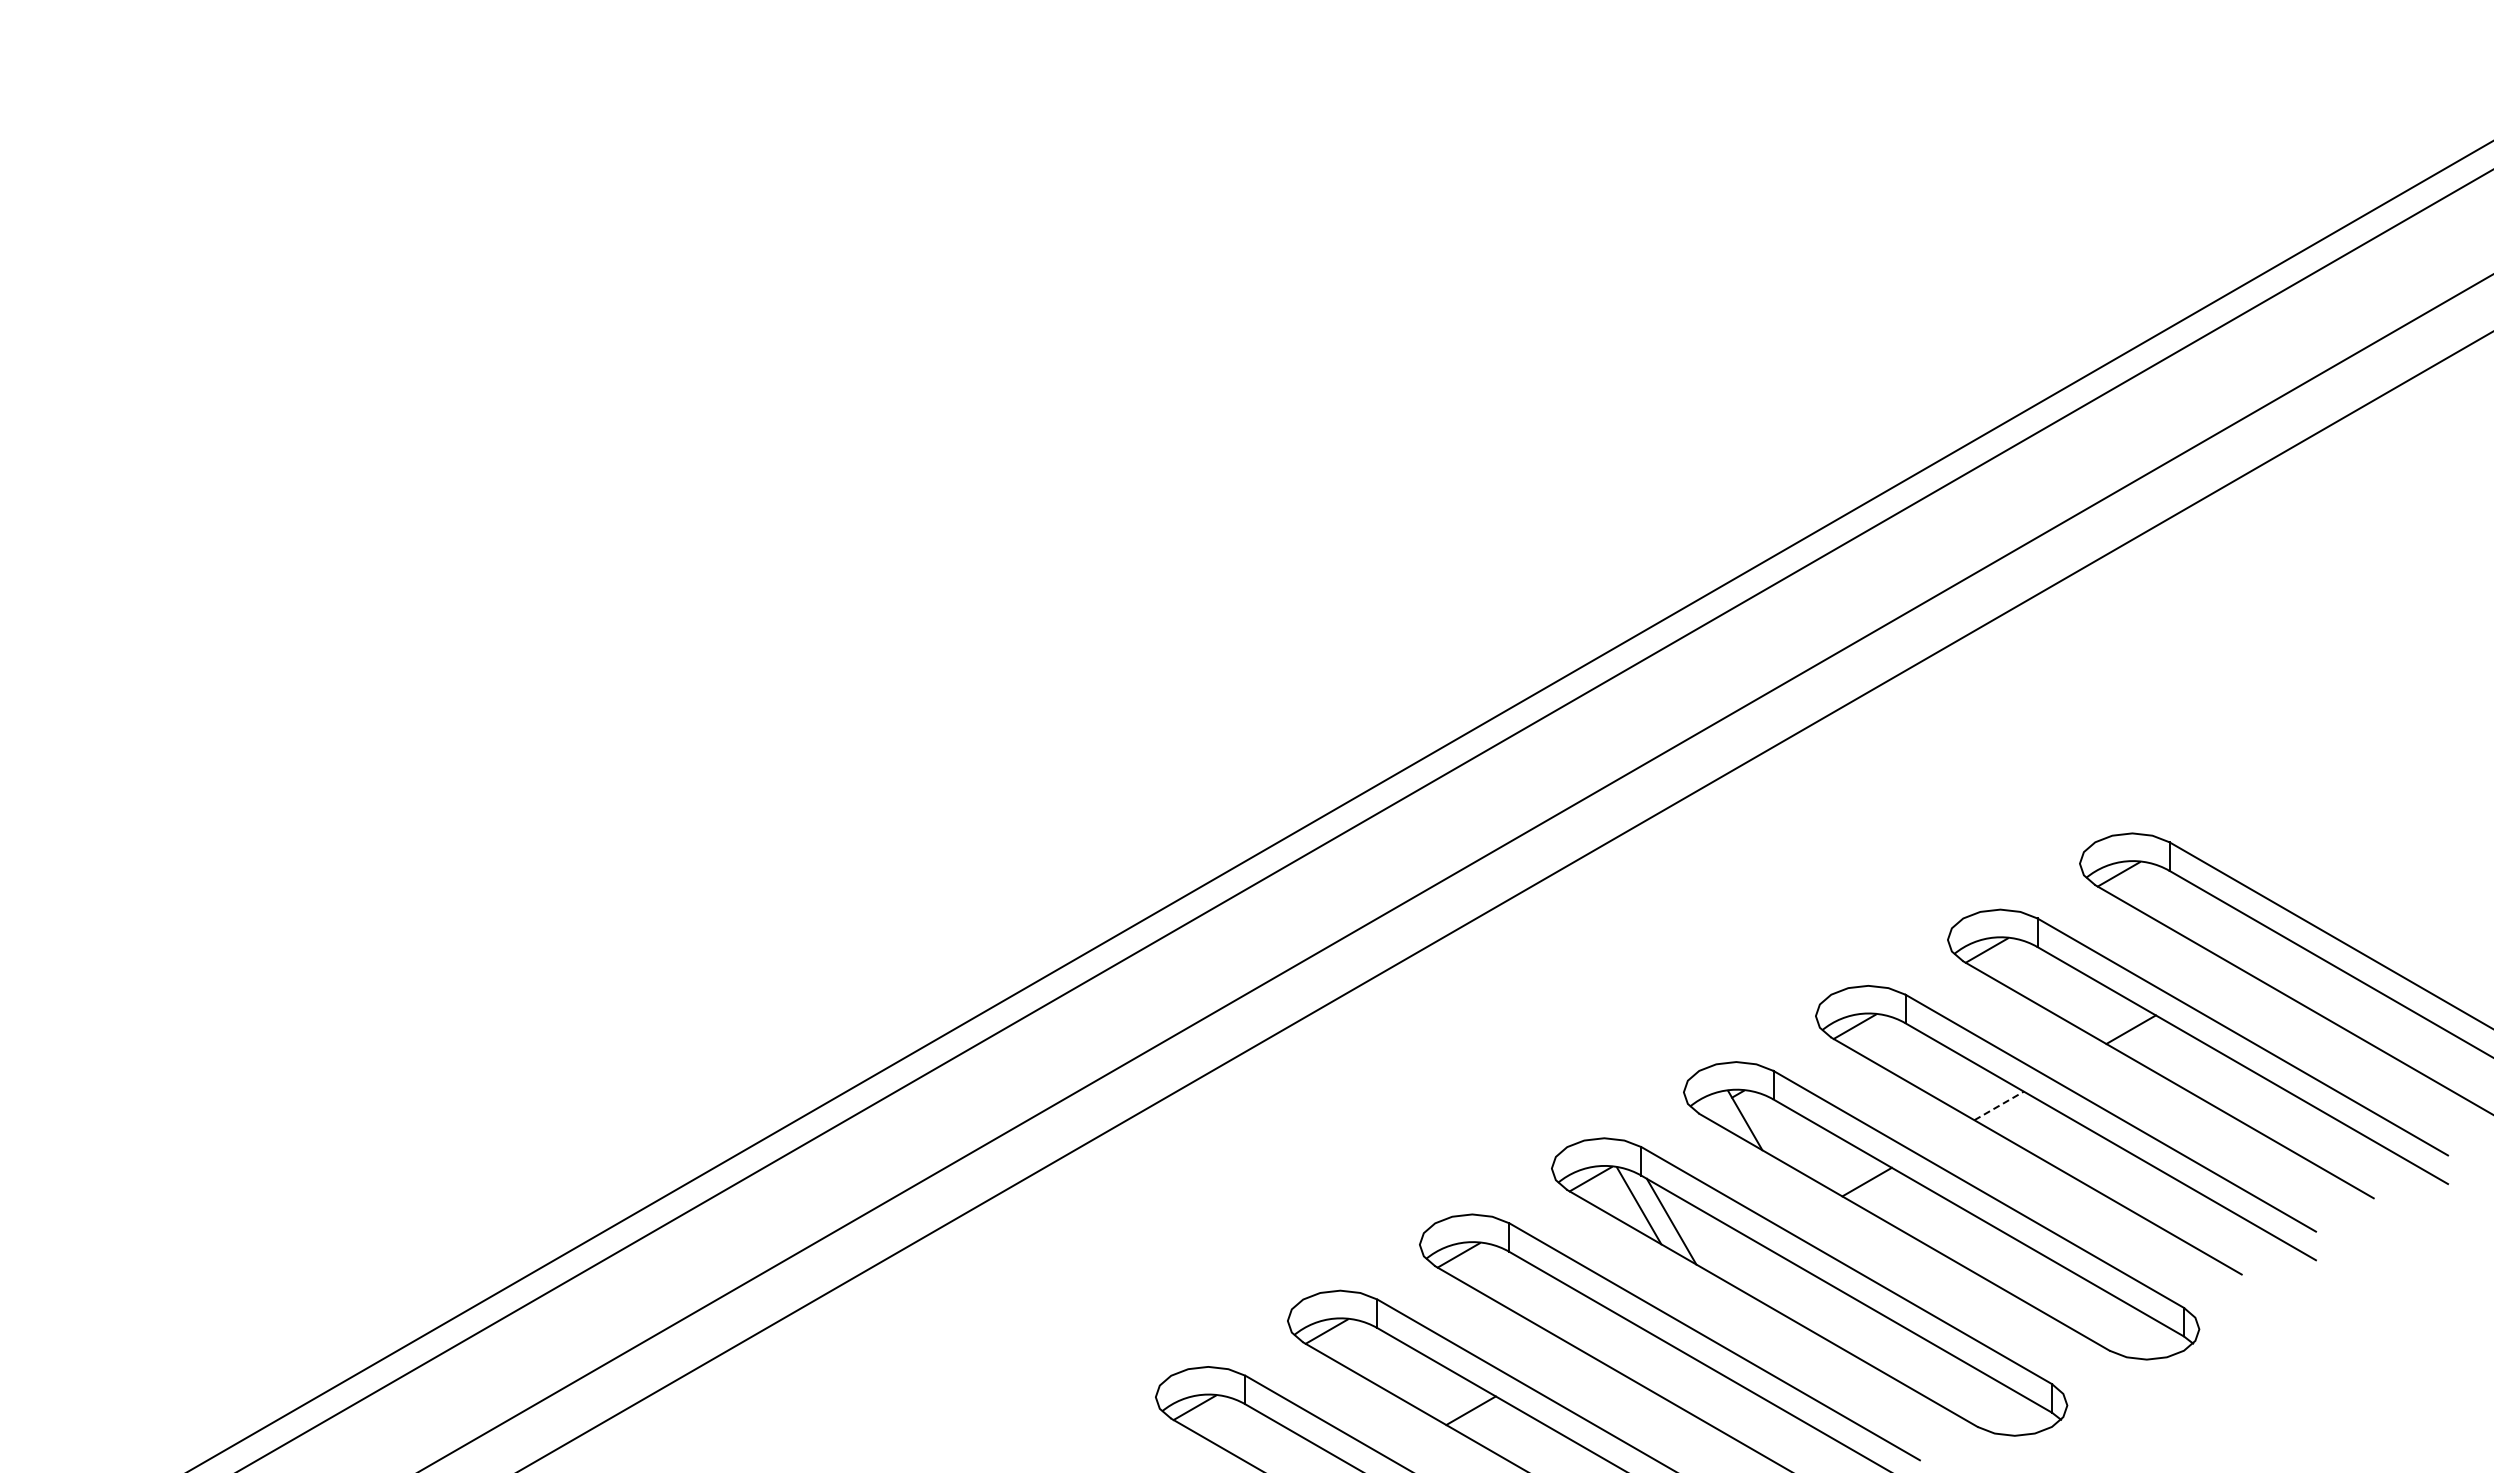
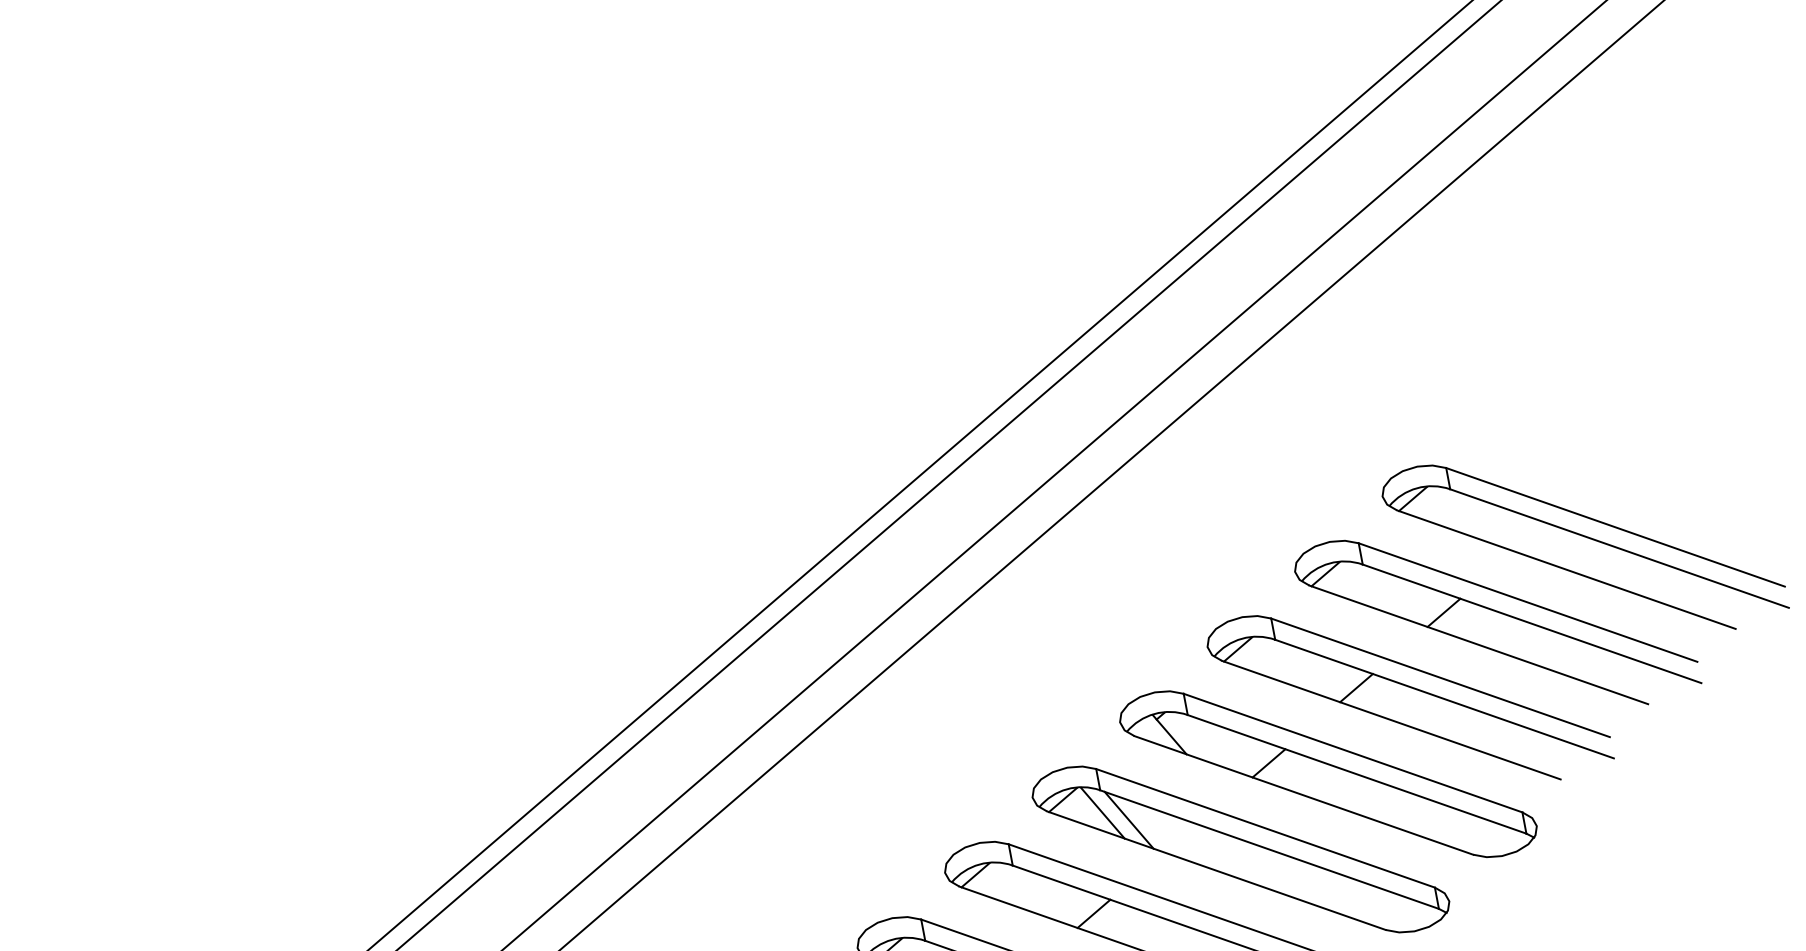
line: (1999, 1105) -> (1356, 687), dashed -> solid
line: (1602, 1334) -> (1093, 913), added

